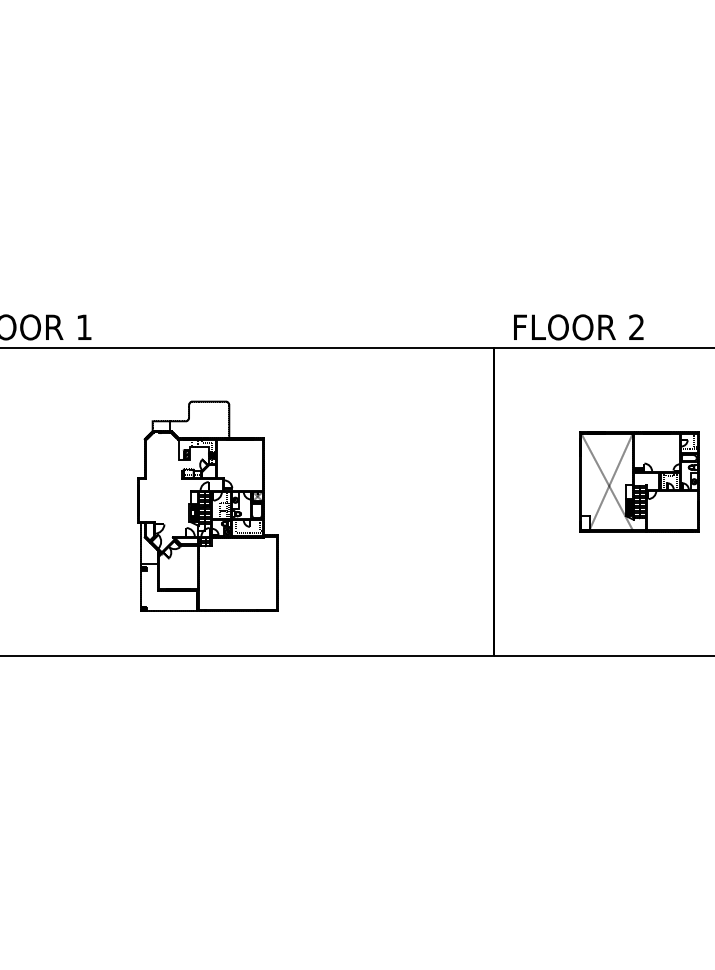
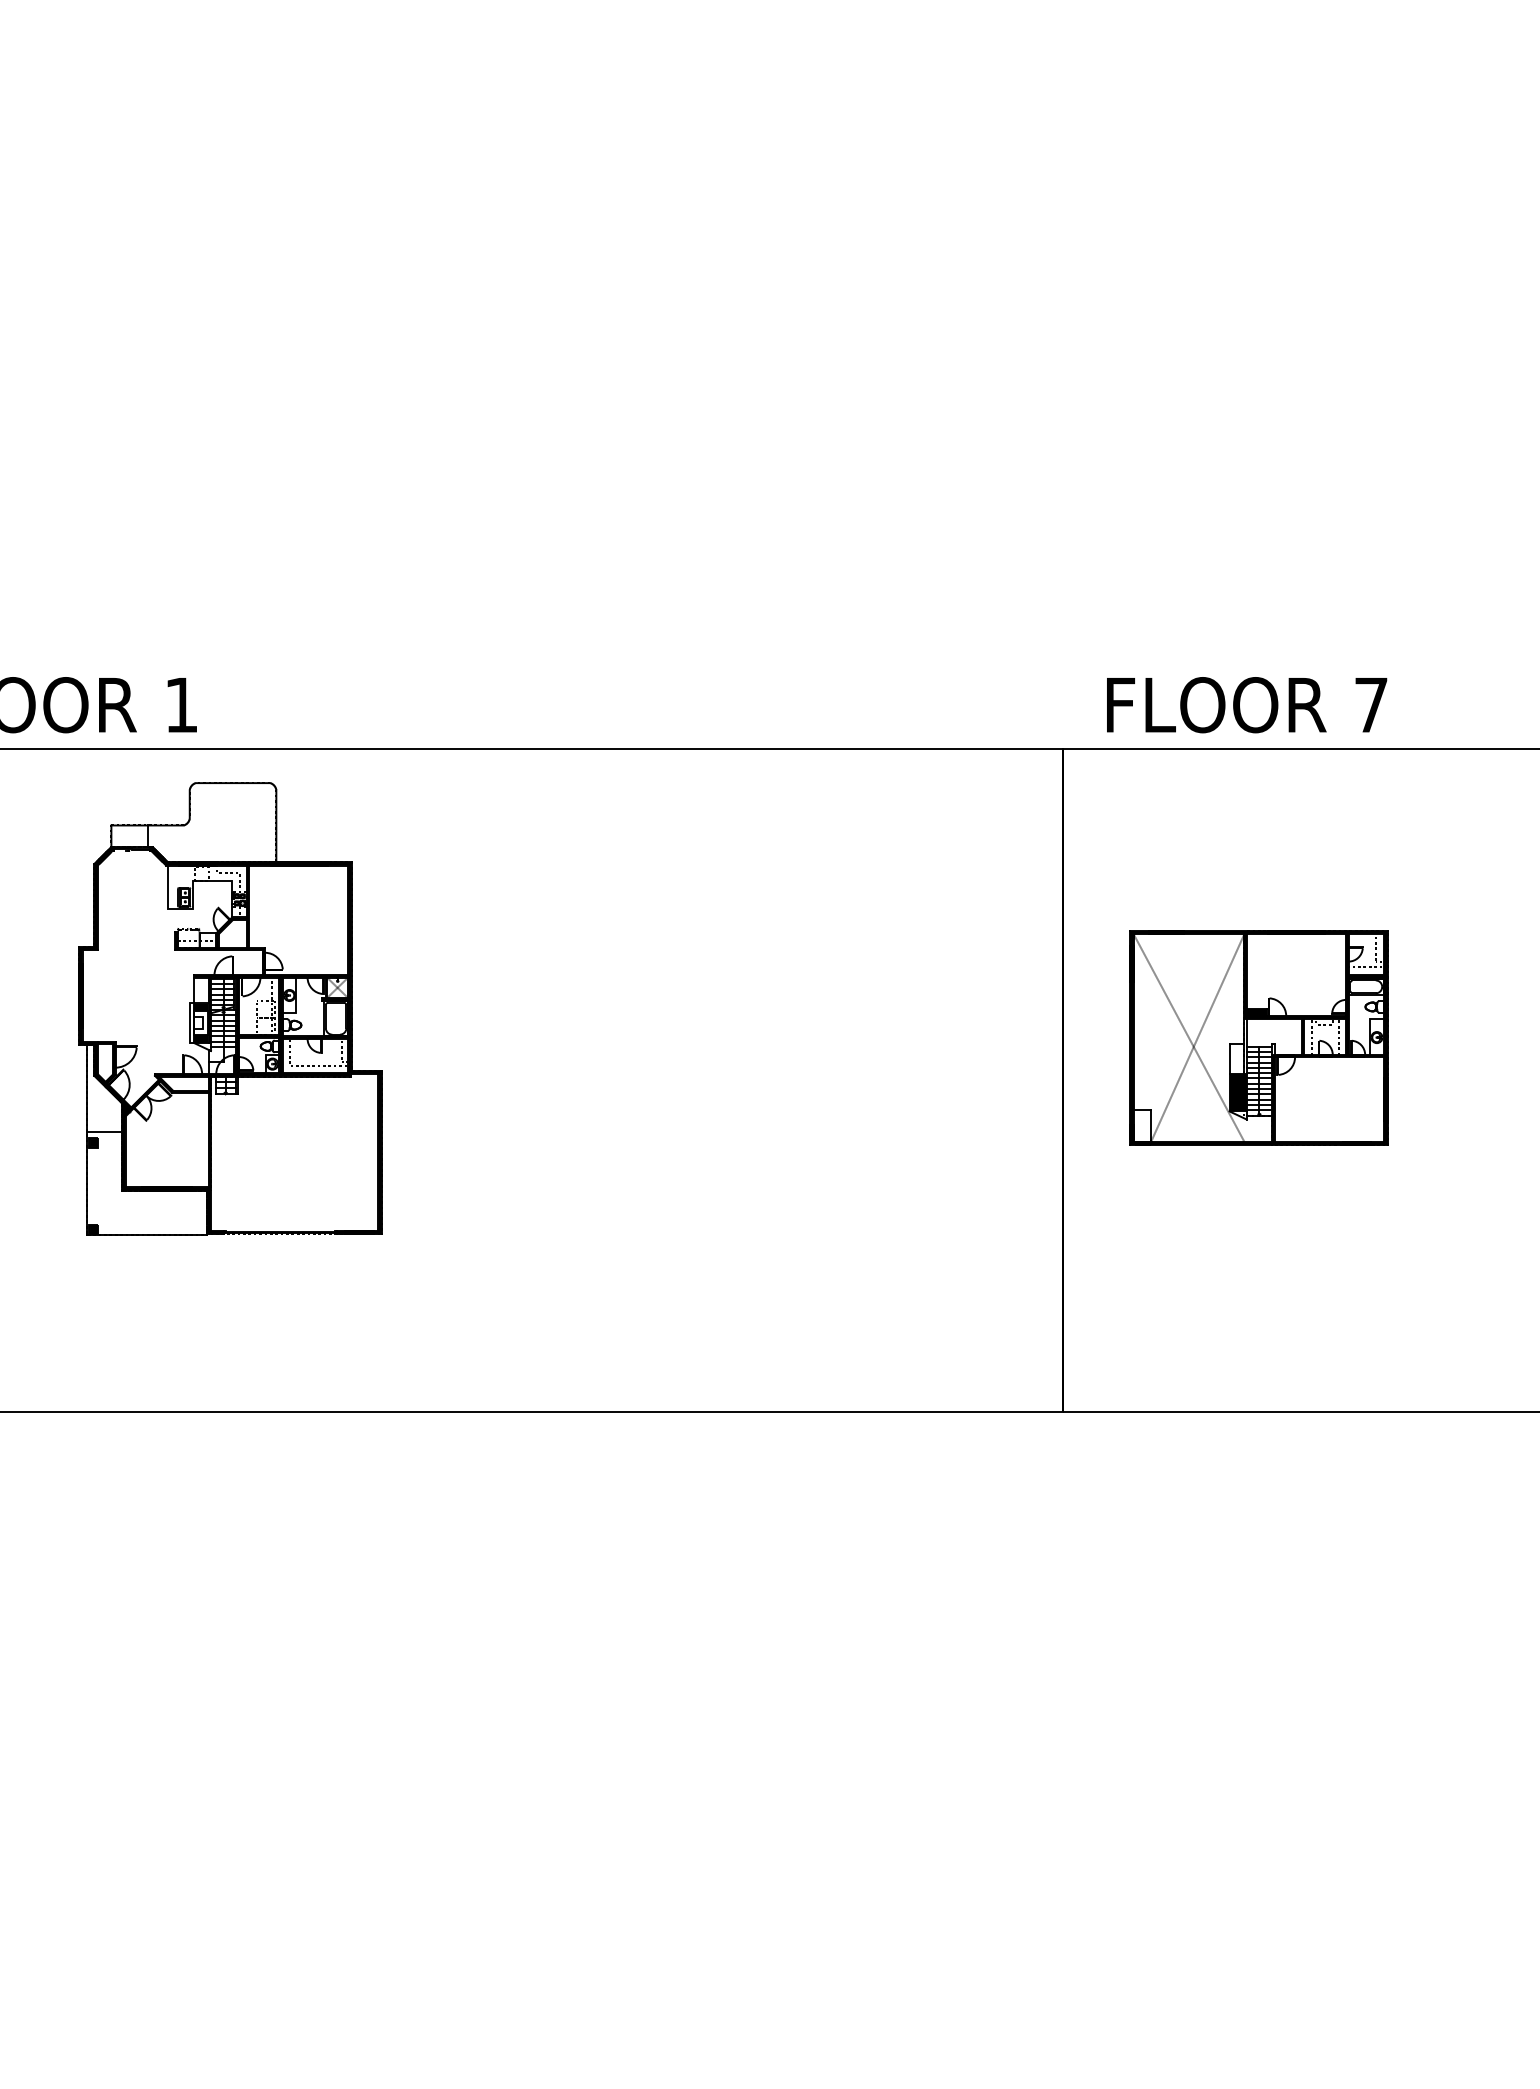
text: (636, 326) -> (1370, 703), 2 -> 7
part: (639, 481) -> (1258, 1036), moved
part: (207, 505) -> (229, 1006), moved

